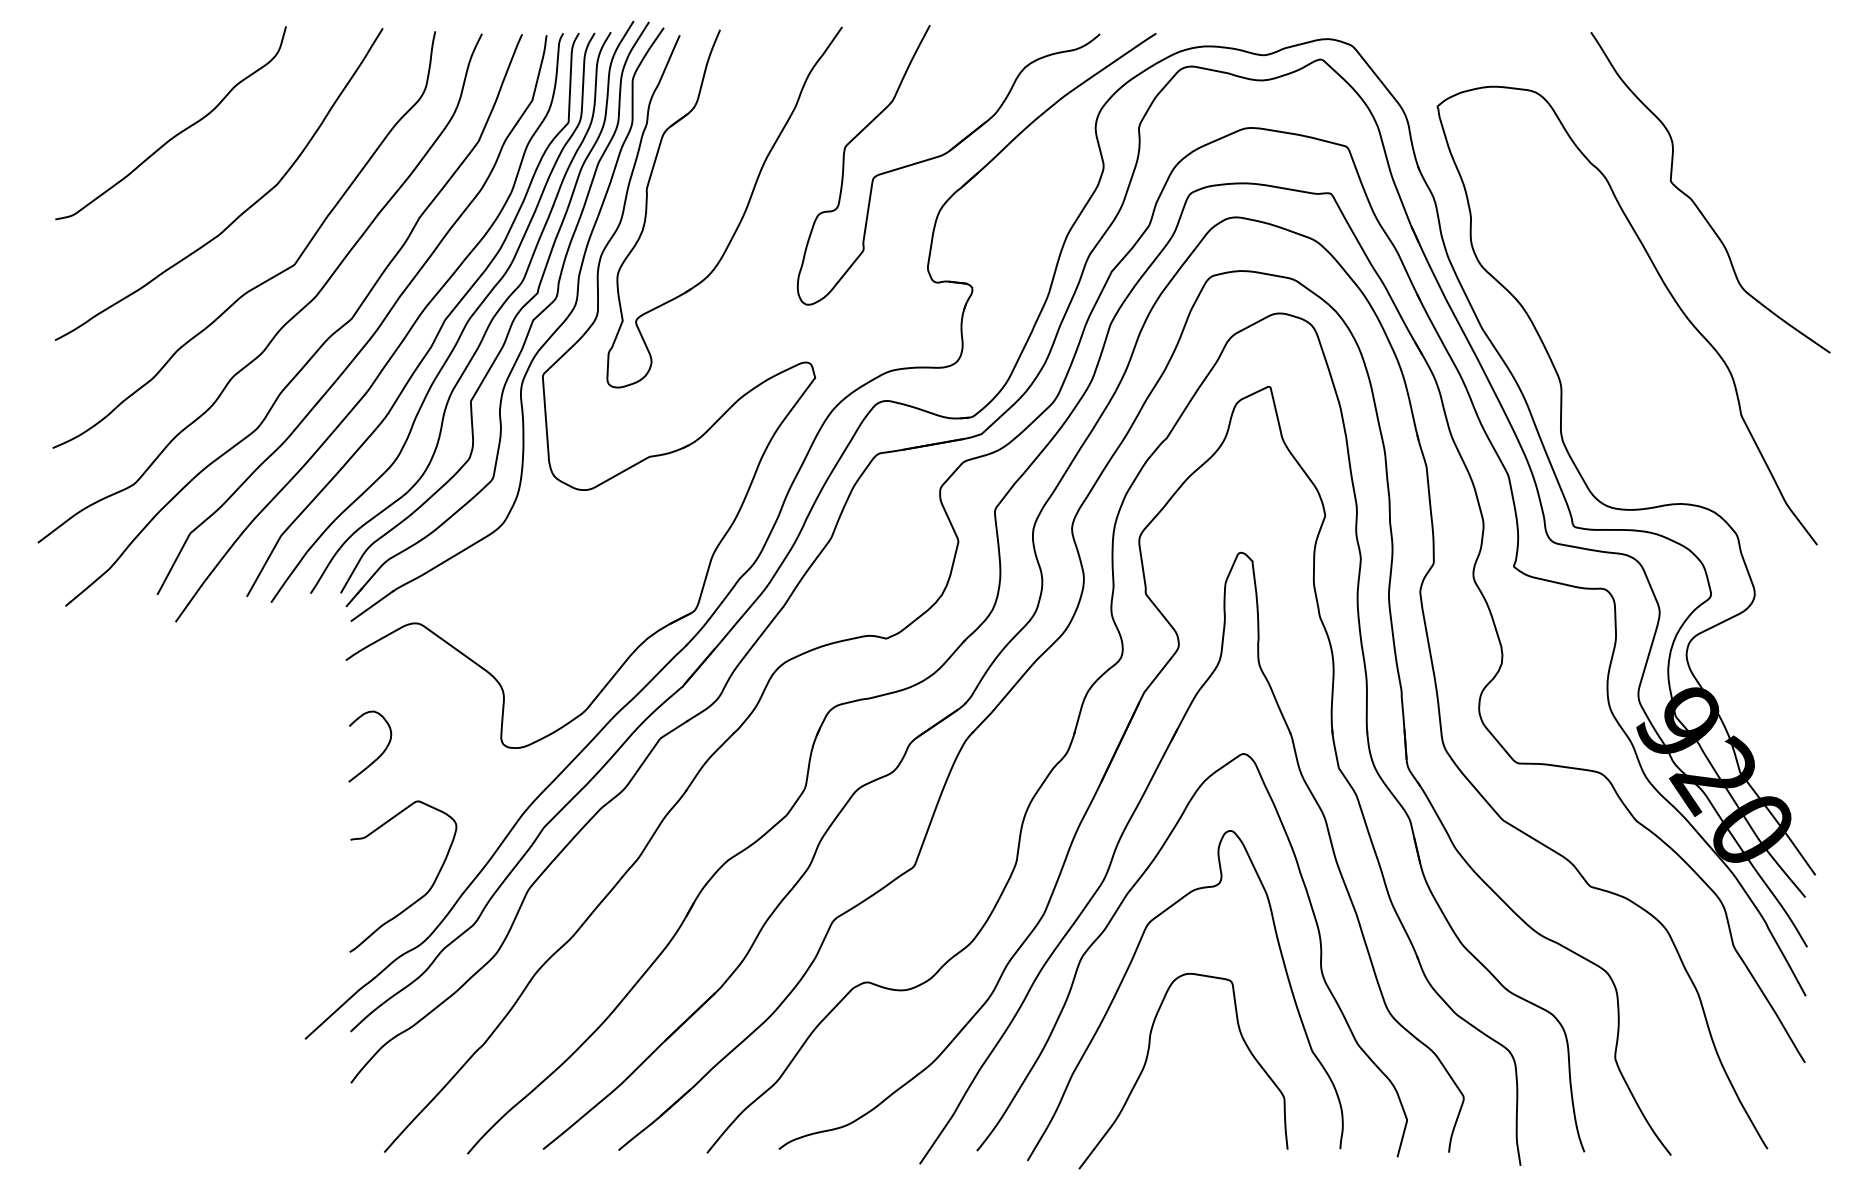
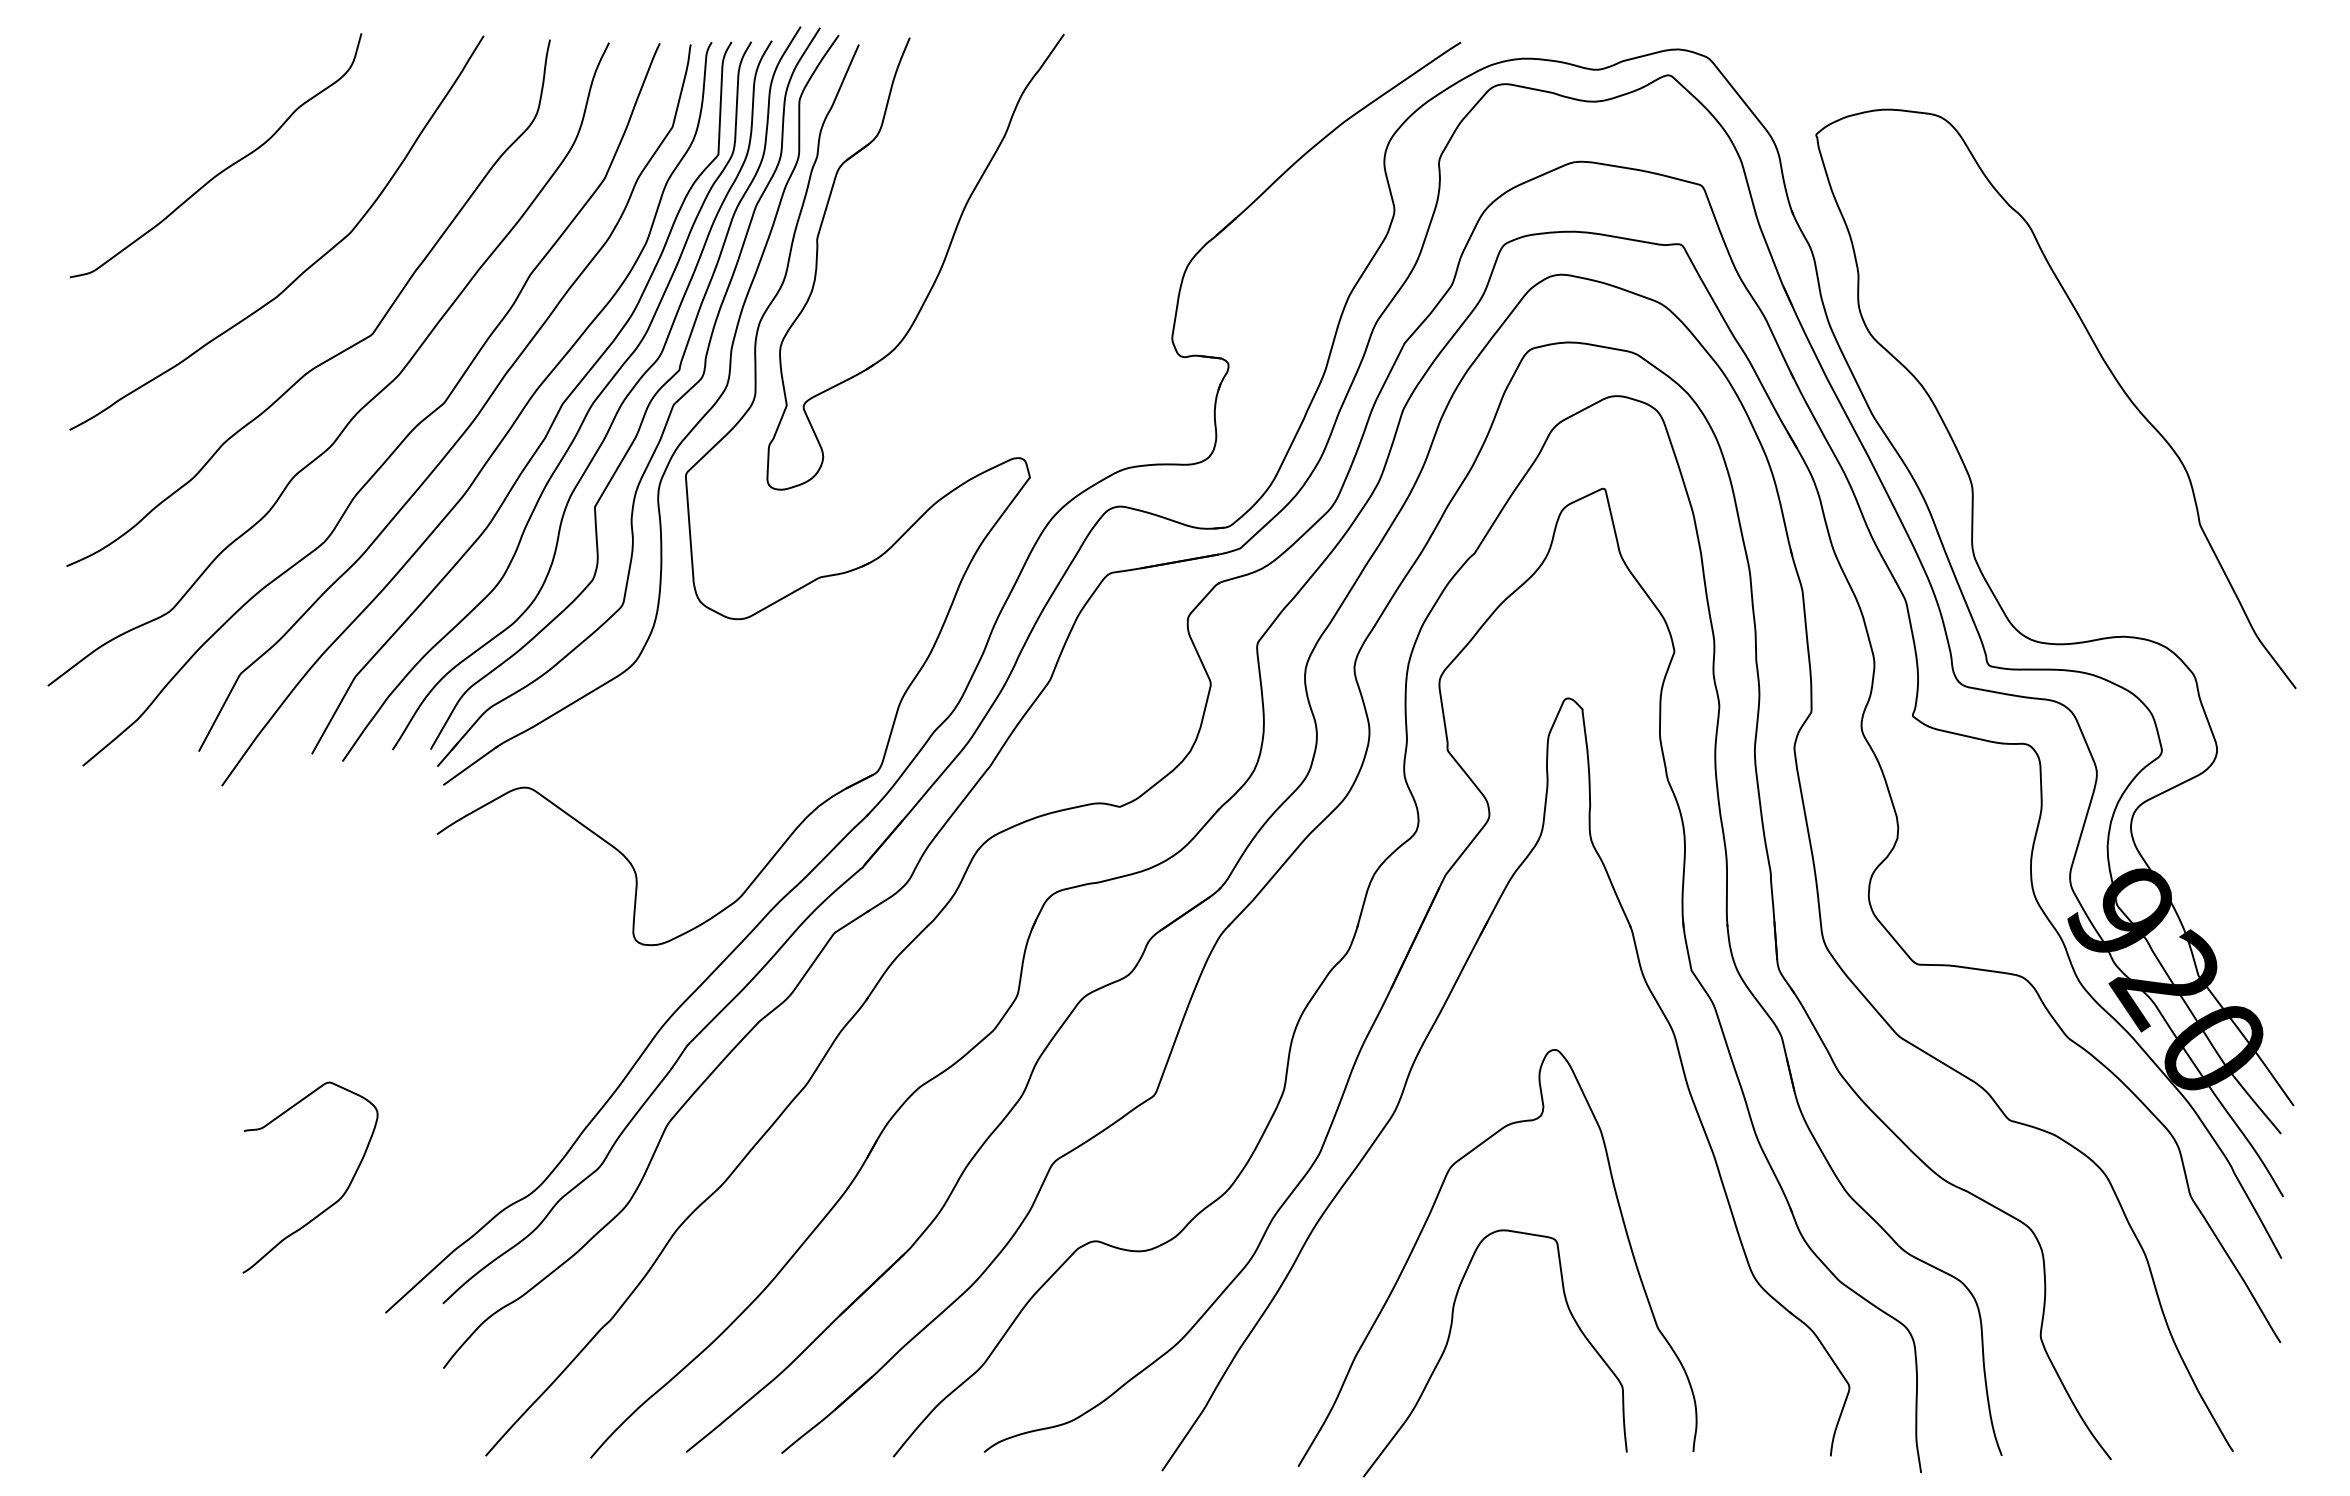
part: (943, 155) -> (1192, 196), removed
curve: (1695, 203) -> (2142, 257), removed
curve: (379, 755) -> (479, 954), removed
curve: (420, 897) -> (332, 1203), moved
curve: (1117, 910) -> (1412, 1150), removed

